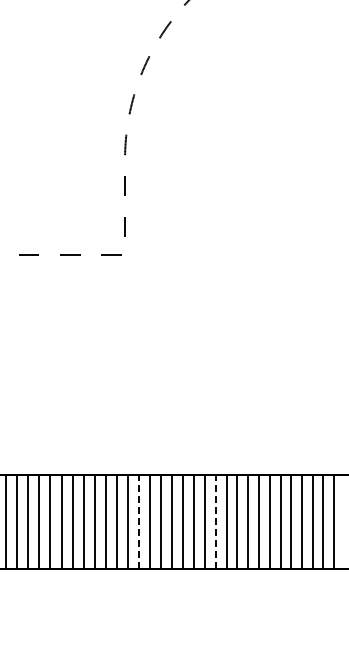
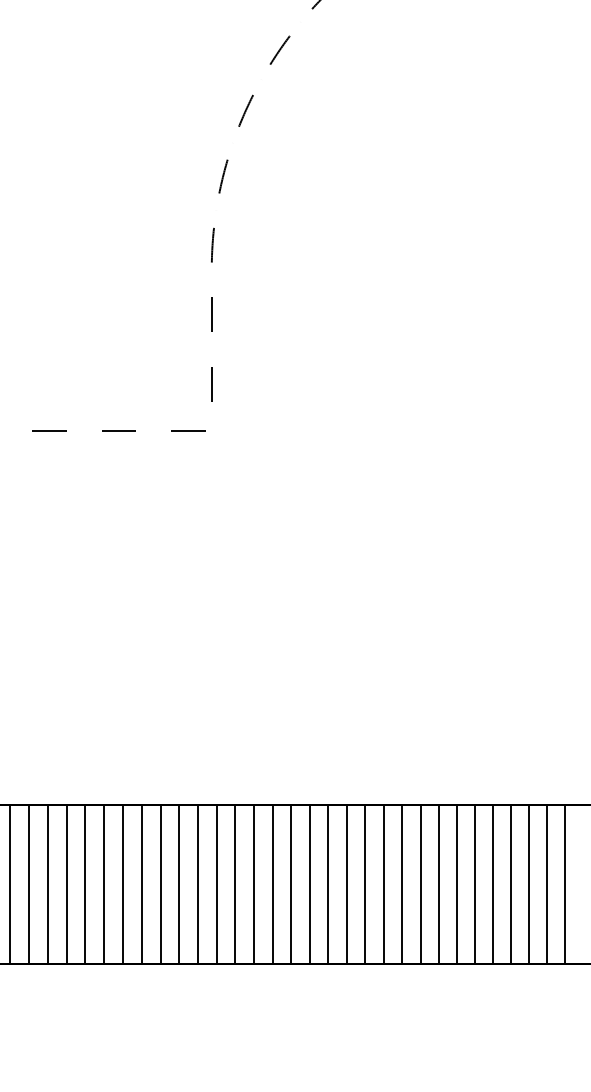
line: (139, 522) -> (236, 884), dashed -> solid
line: (215, 522) -> (364, 884), dashed -> solid

